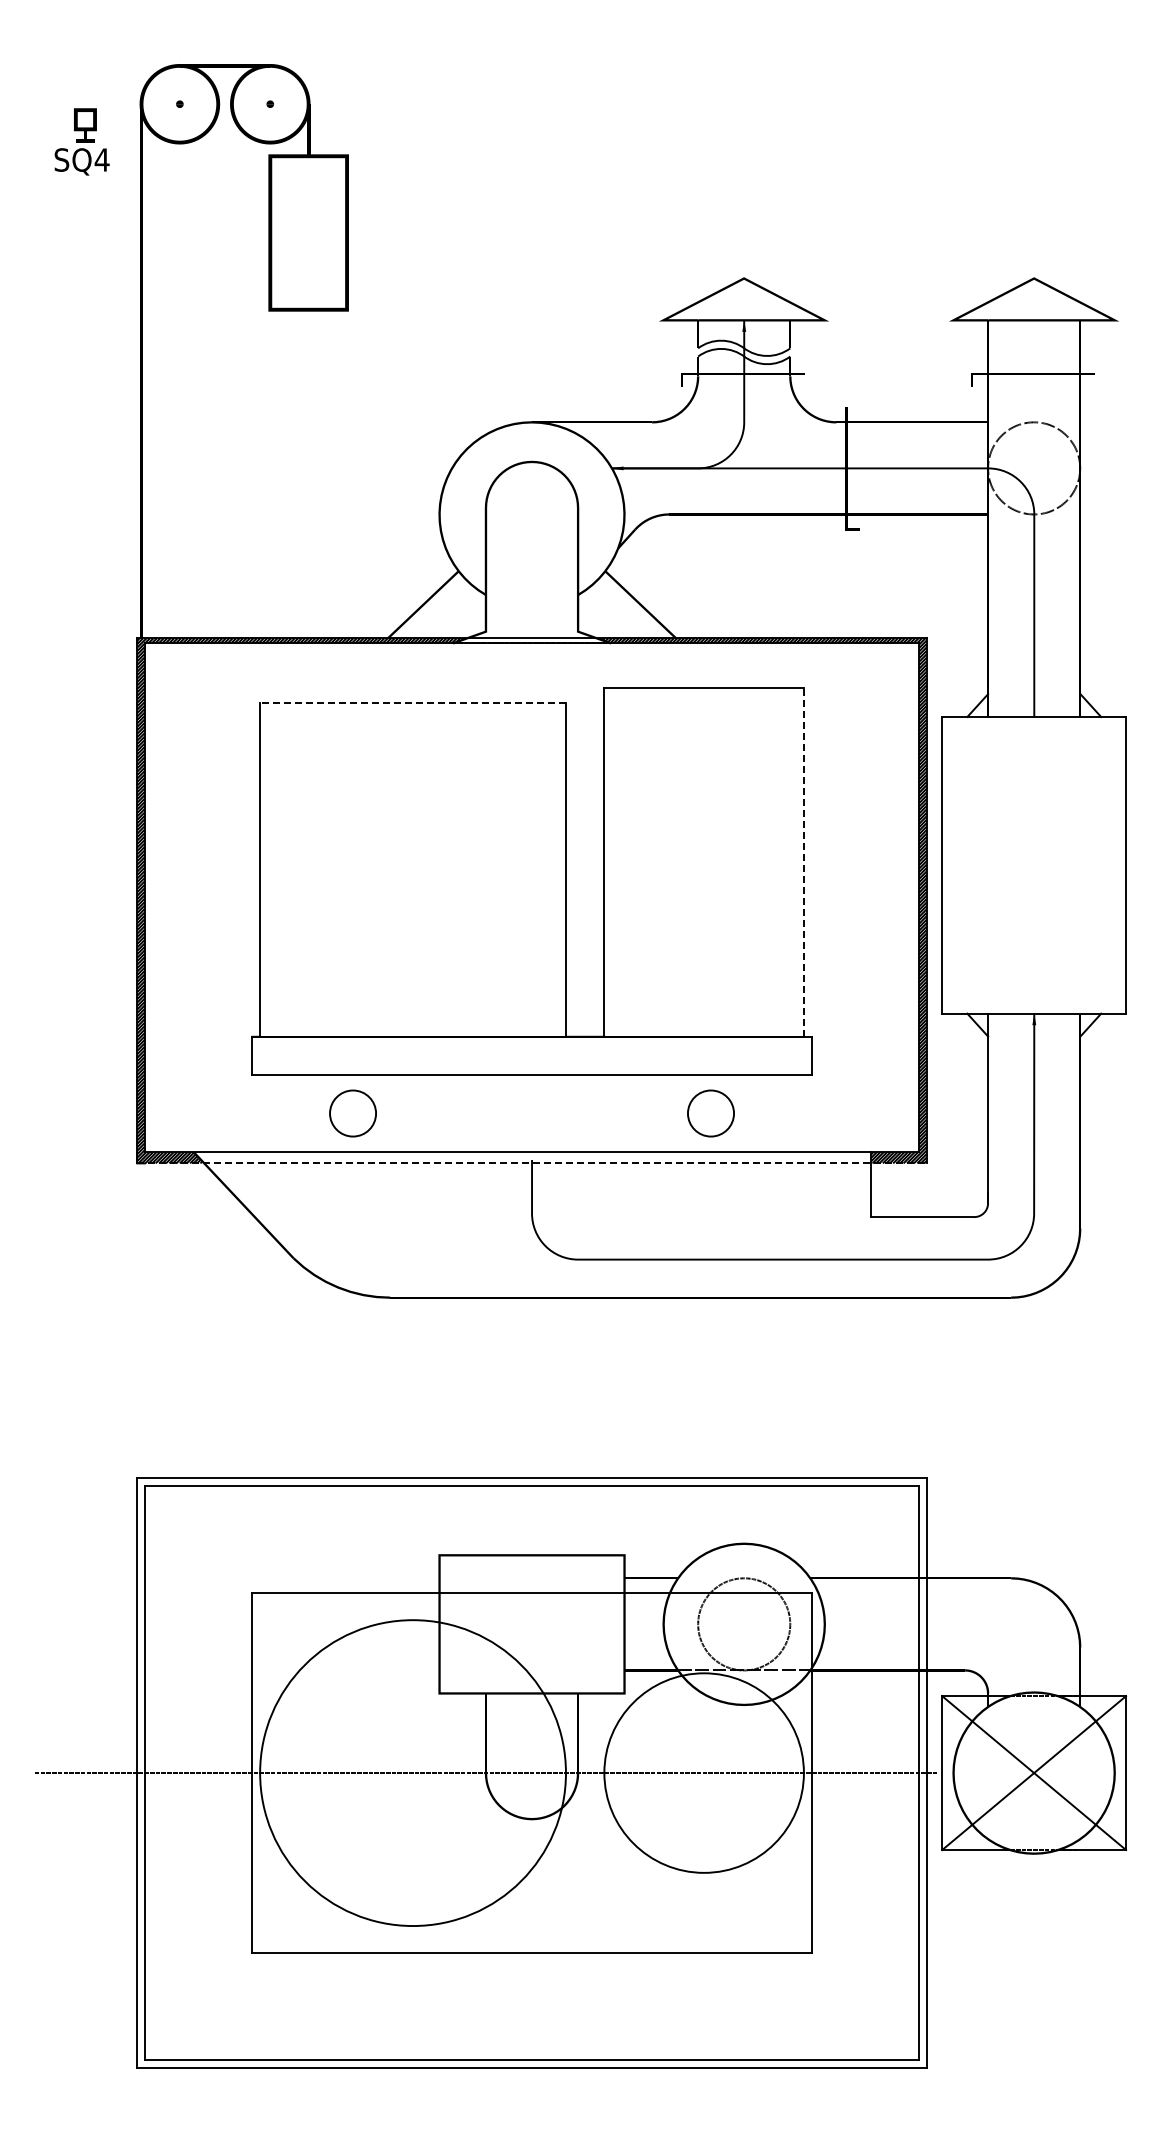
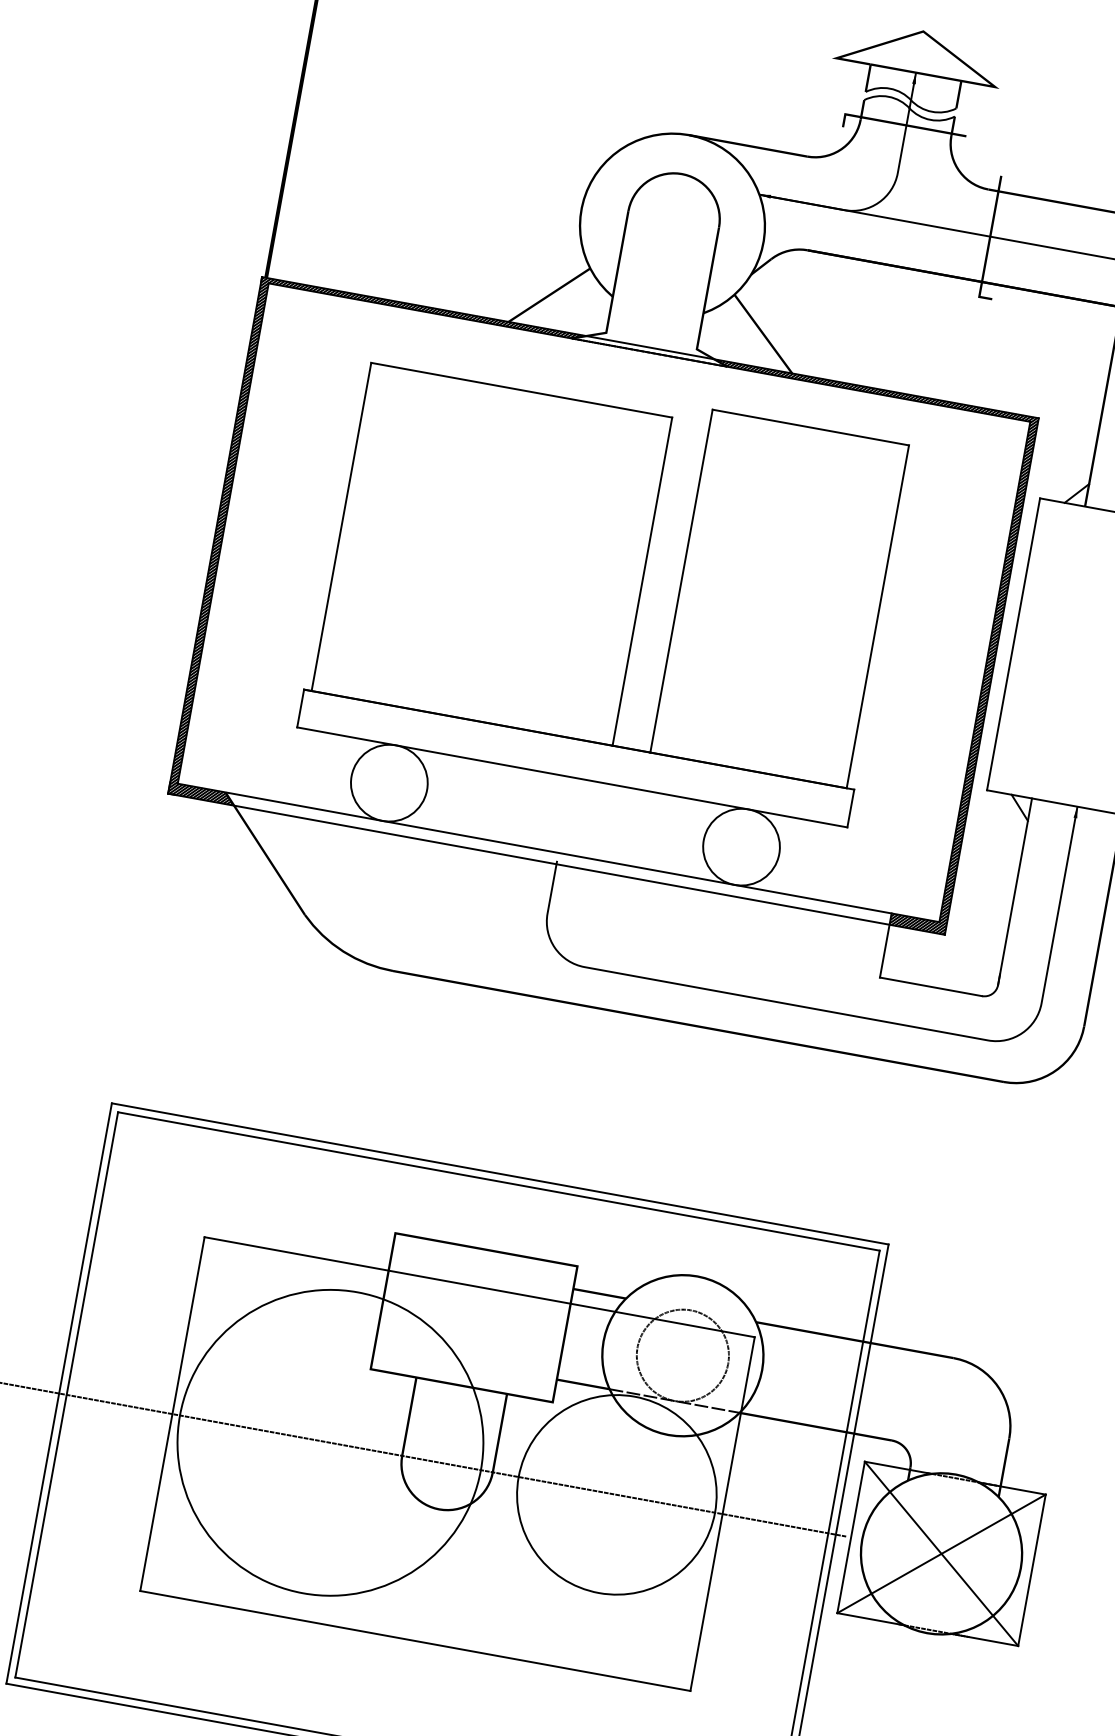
line: (413, 703) -> (522, 390), dashed -> solid
line: (803, 862) -> (877, 616), dashed -> solid
circle: (352, 1113) -> (388, 783), size x1.67
circle: (710, 1113) -> (741, 847), size x1.67
line: (532, 1163) -> (556, 864), dashed -> solid

